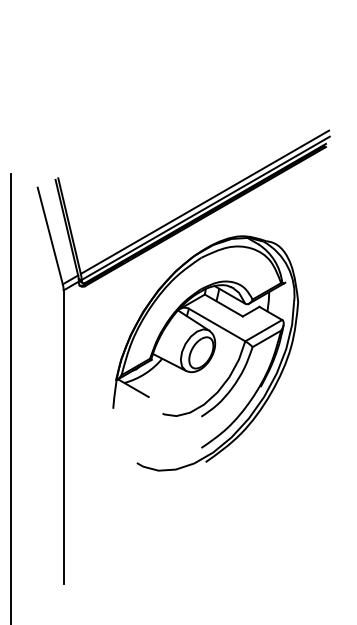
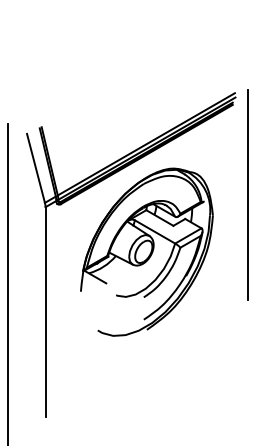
line: (348, 273) -> (248, 195), added

